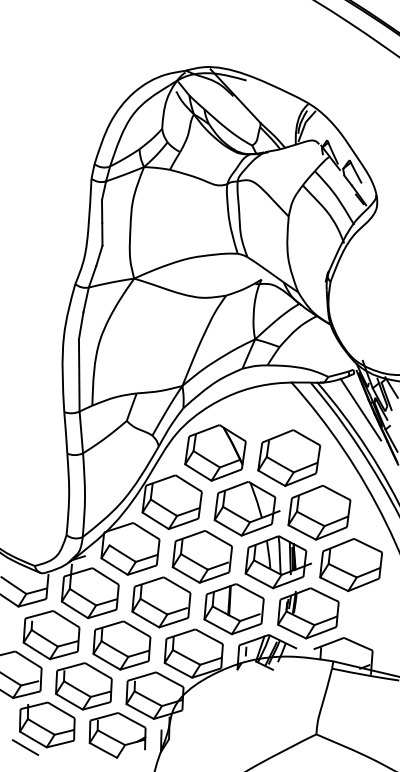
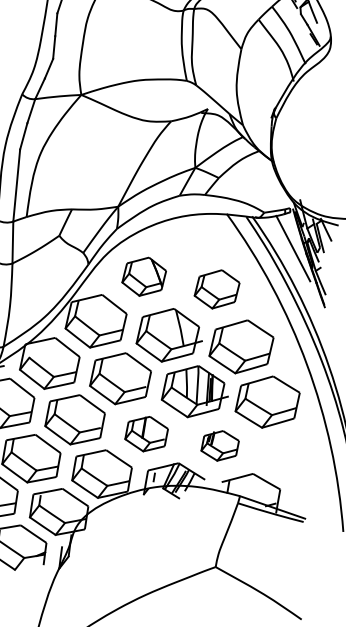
part: (215, 452) -> (144, 276), size x0.7
part: (289, 457) -> (217, 288), size x0.7
part: (233, 609) -> (146, 434), size x0.7
part: (308, 613) -> (220, 445), size x0.6

